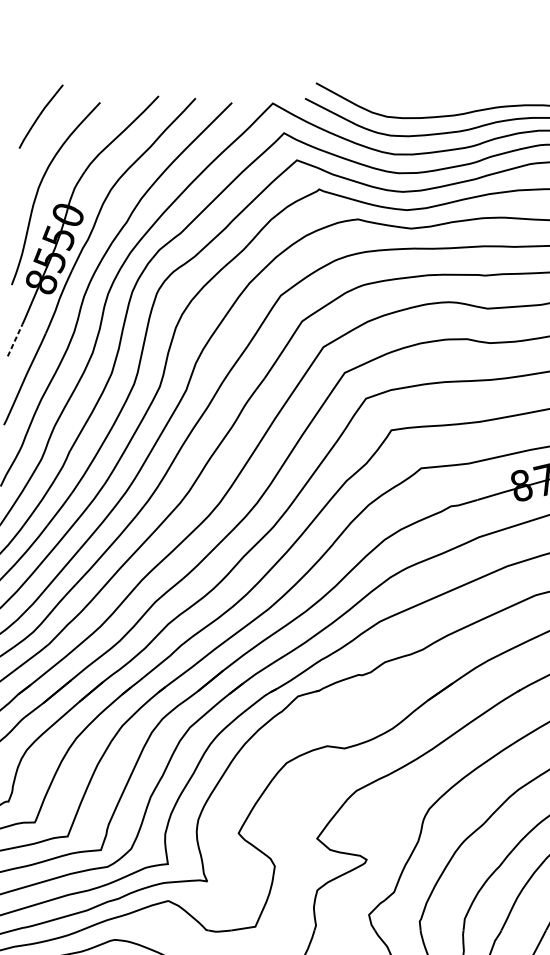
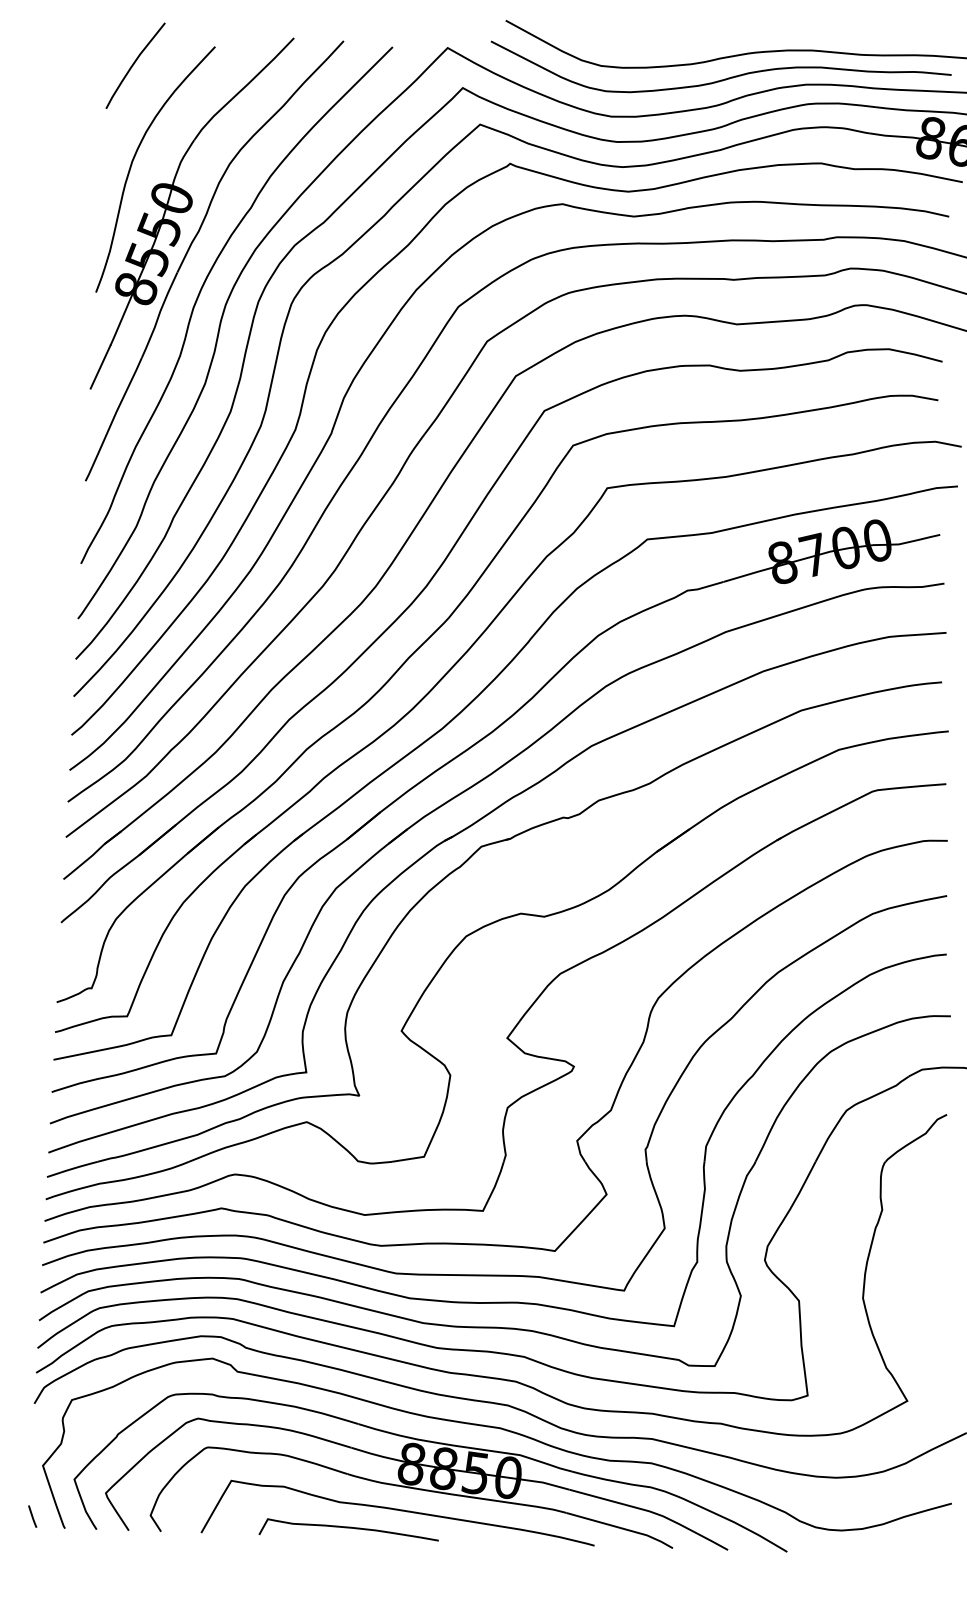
line: (15, 340) -> (100, 367), dashed -> solid

